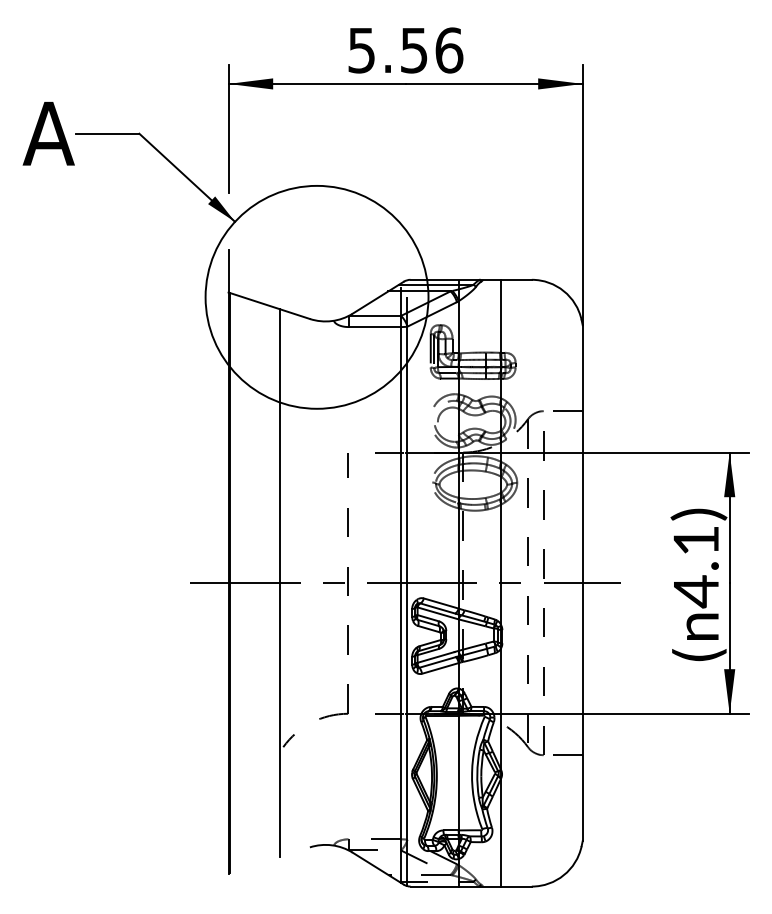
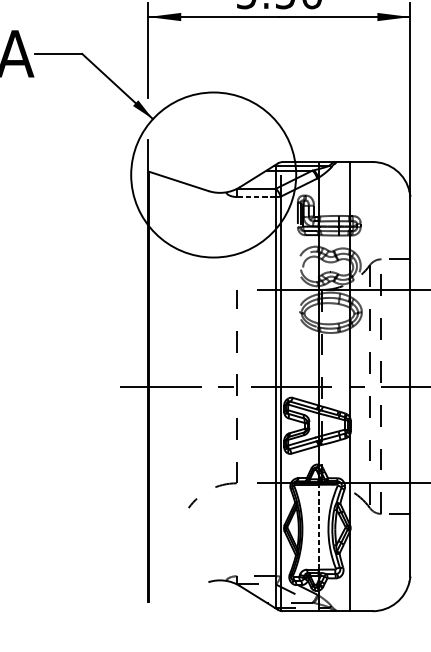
line: (374, 327) -> (256, 197), solid -> dashed
line: (279, 583) -> (185, 386), removed
line: (458, 772) -> (318, 526), solid -> dashed

